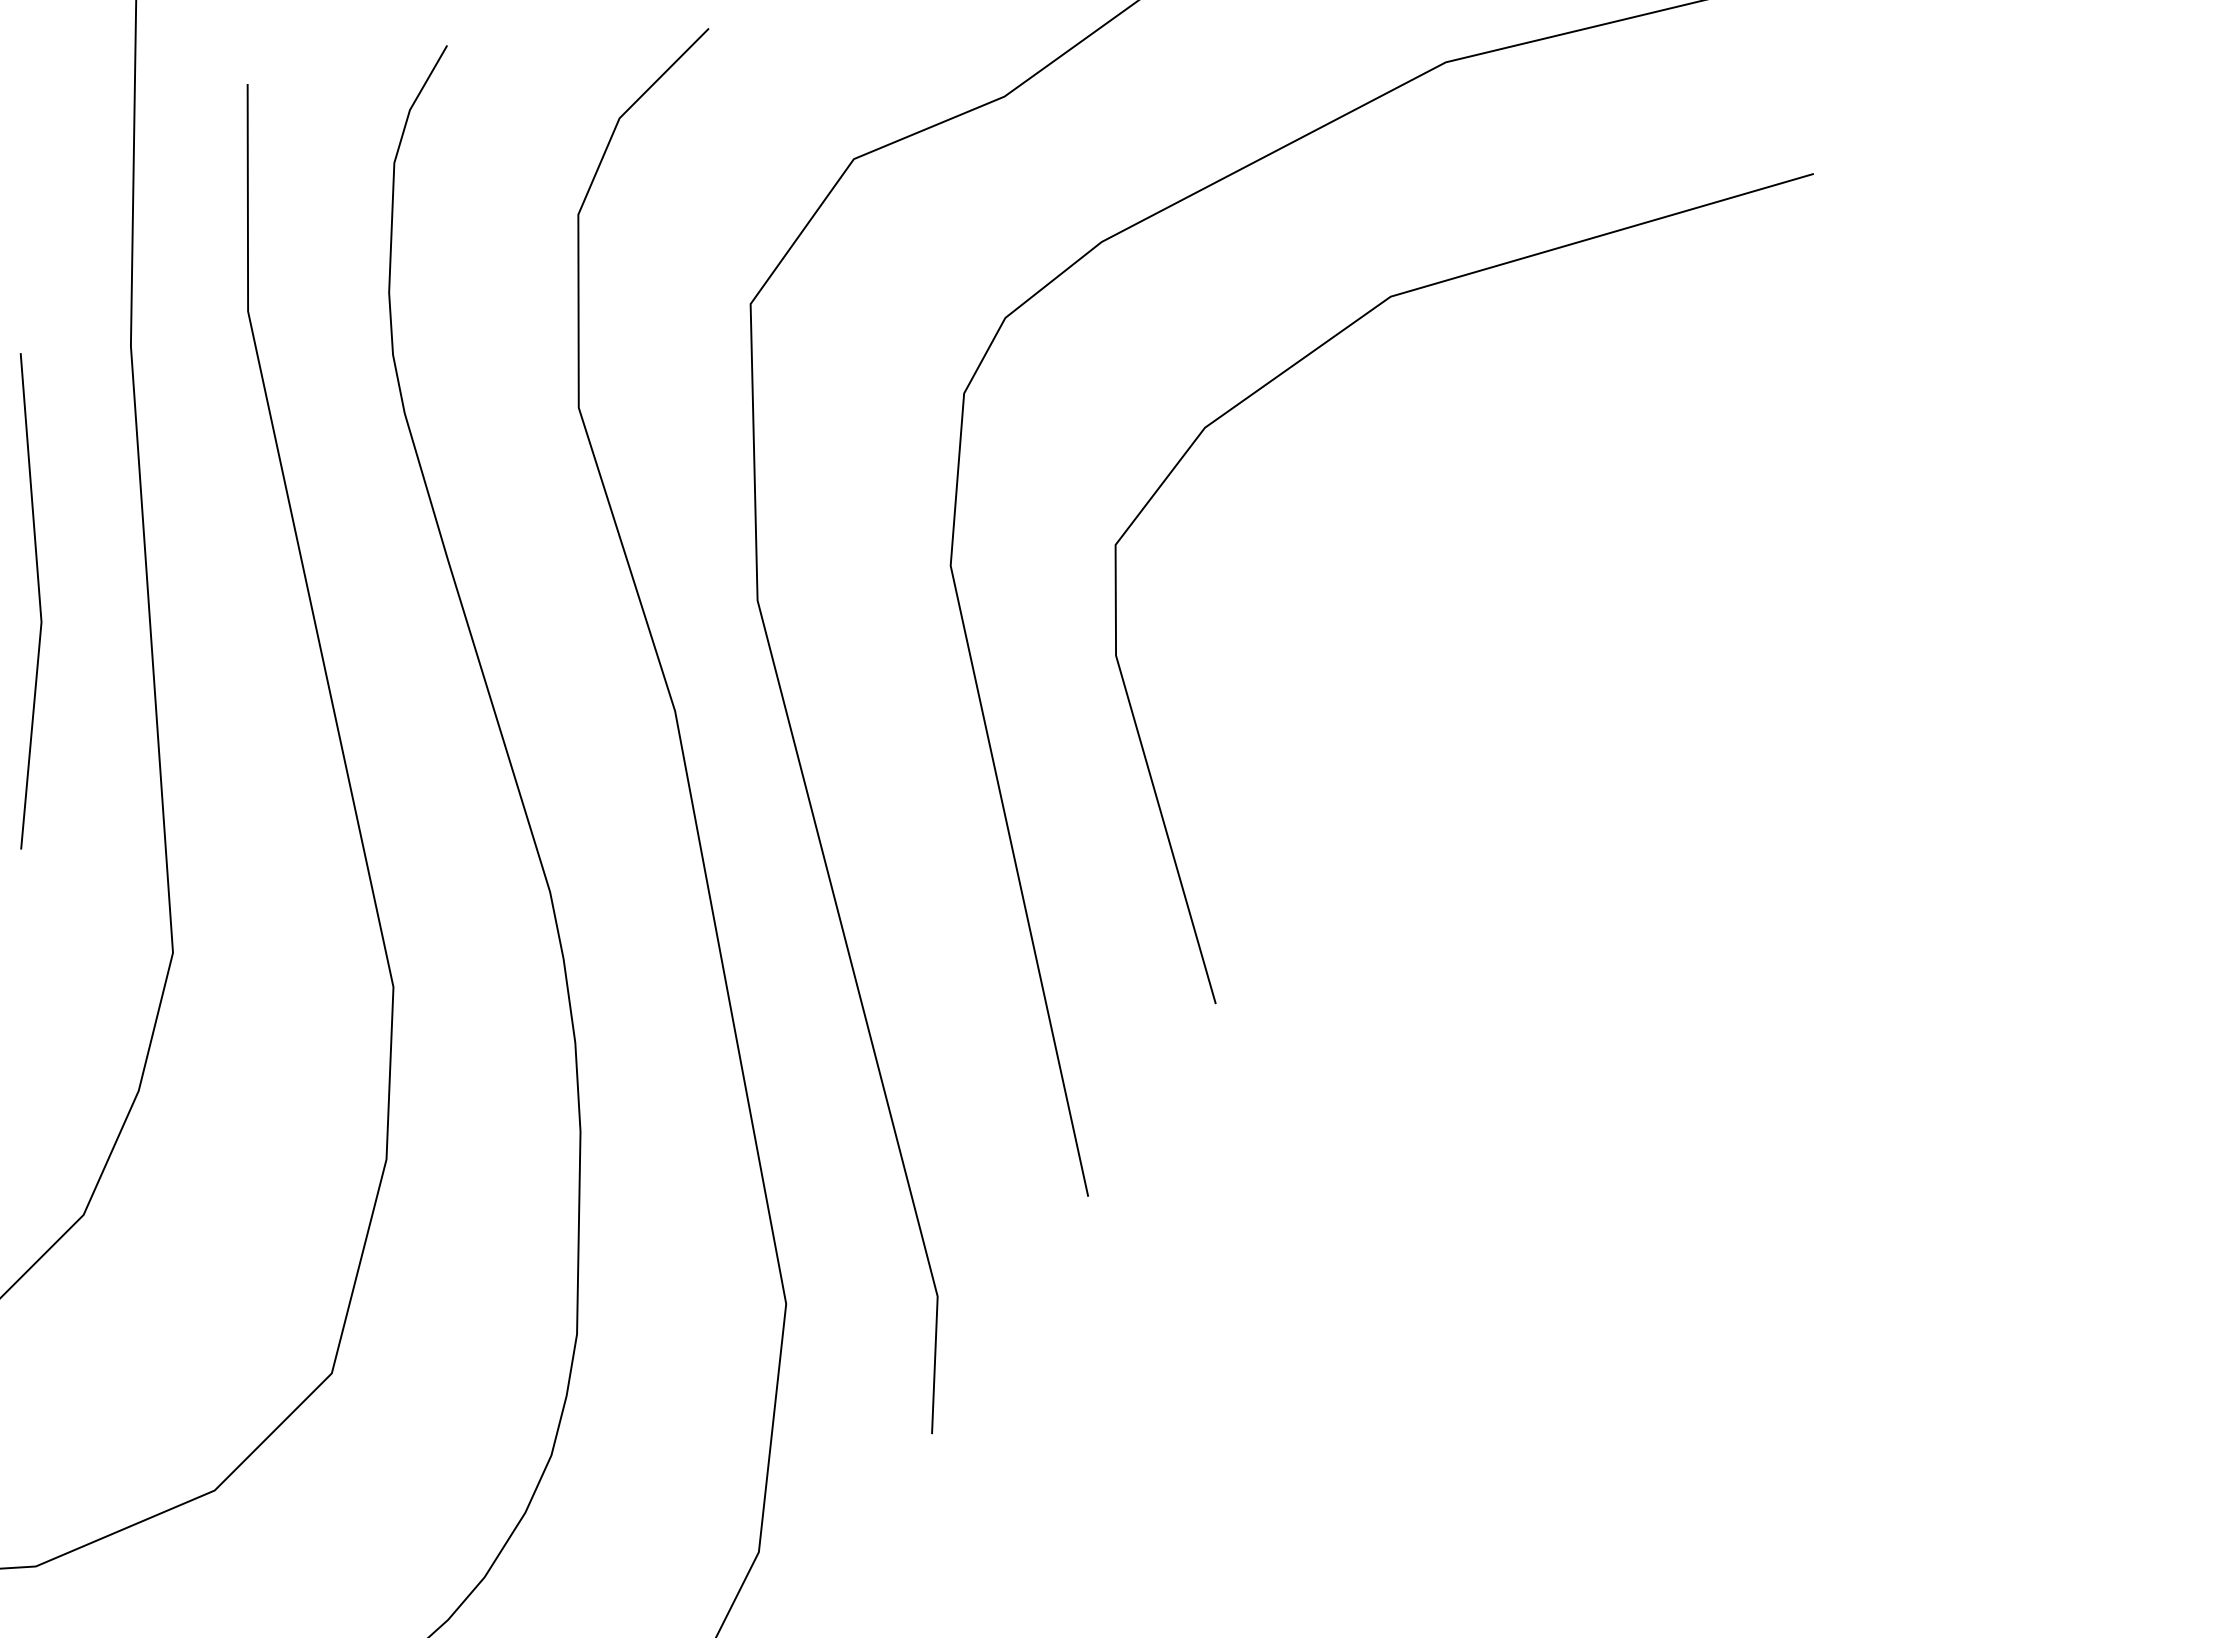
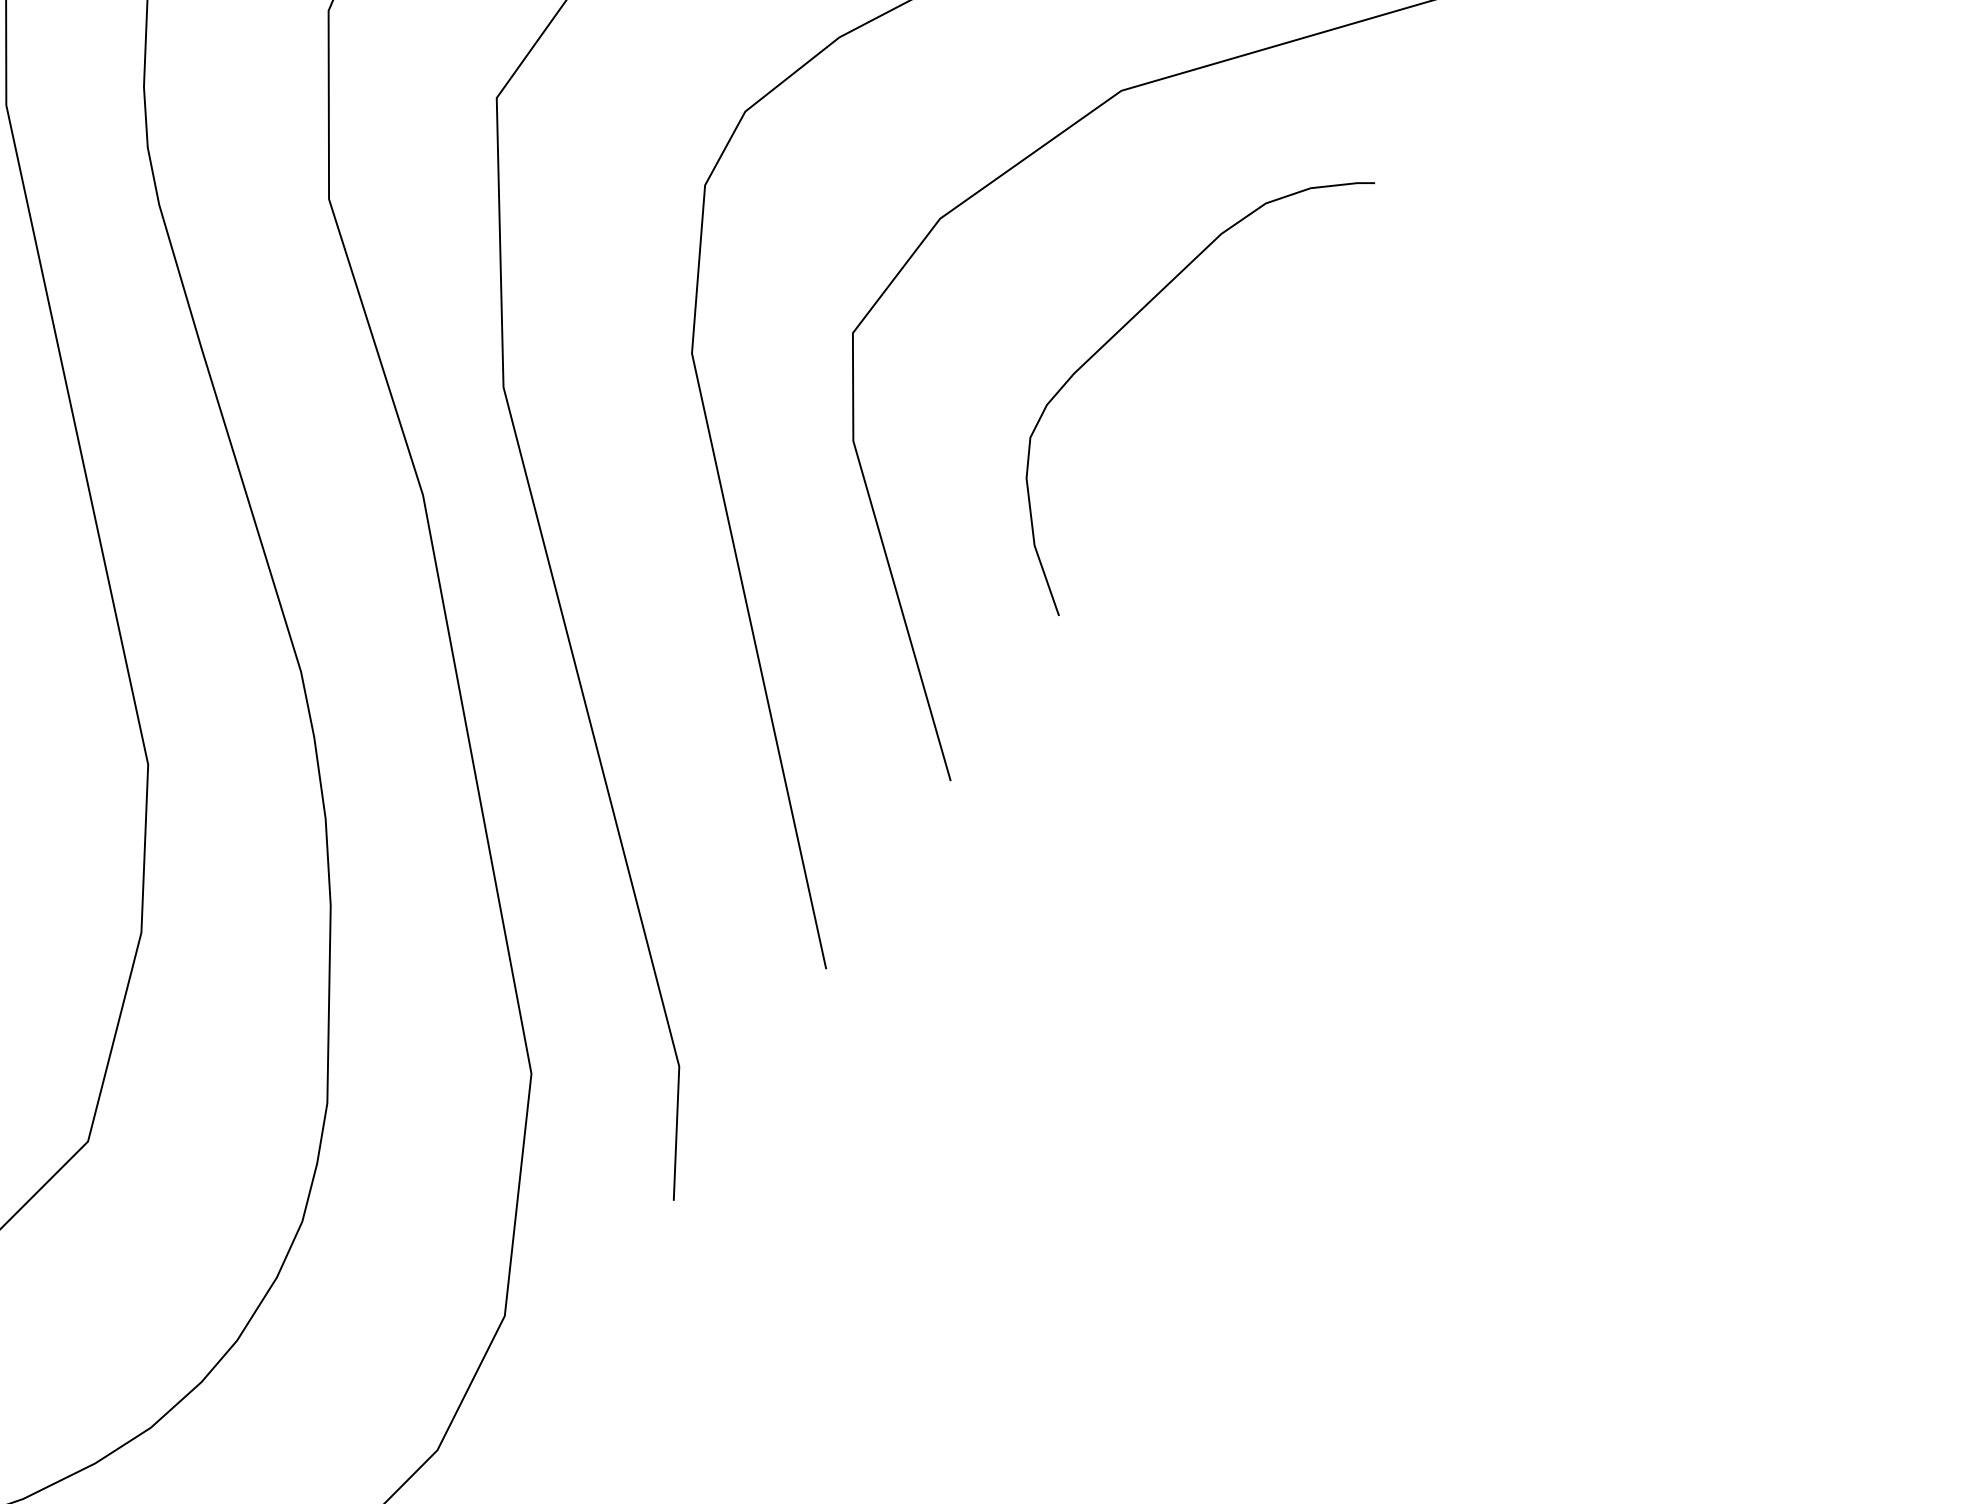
curve: (1396, 536) -> (1127, 324), added

